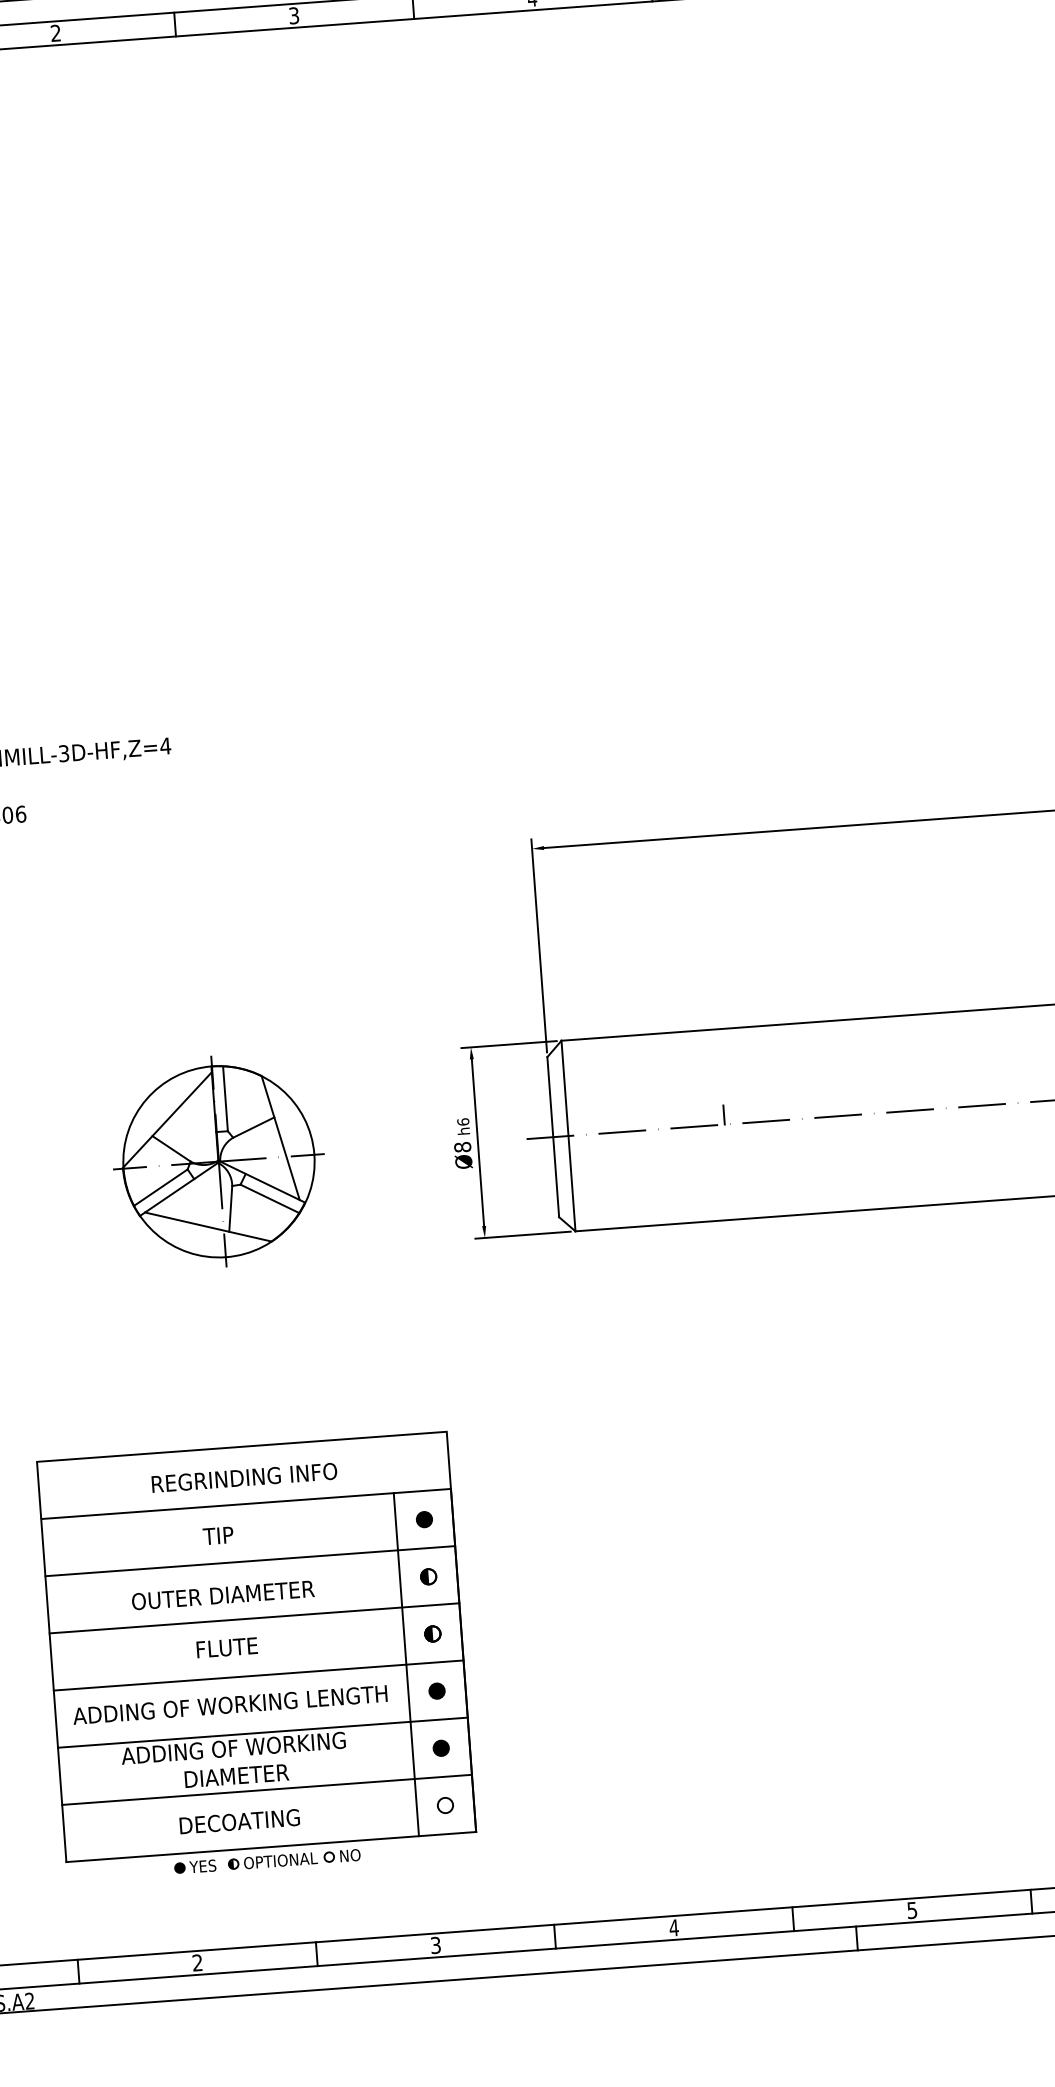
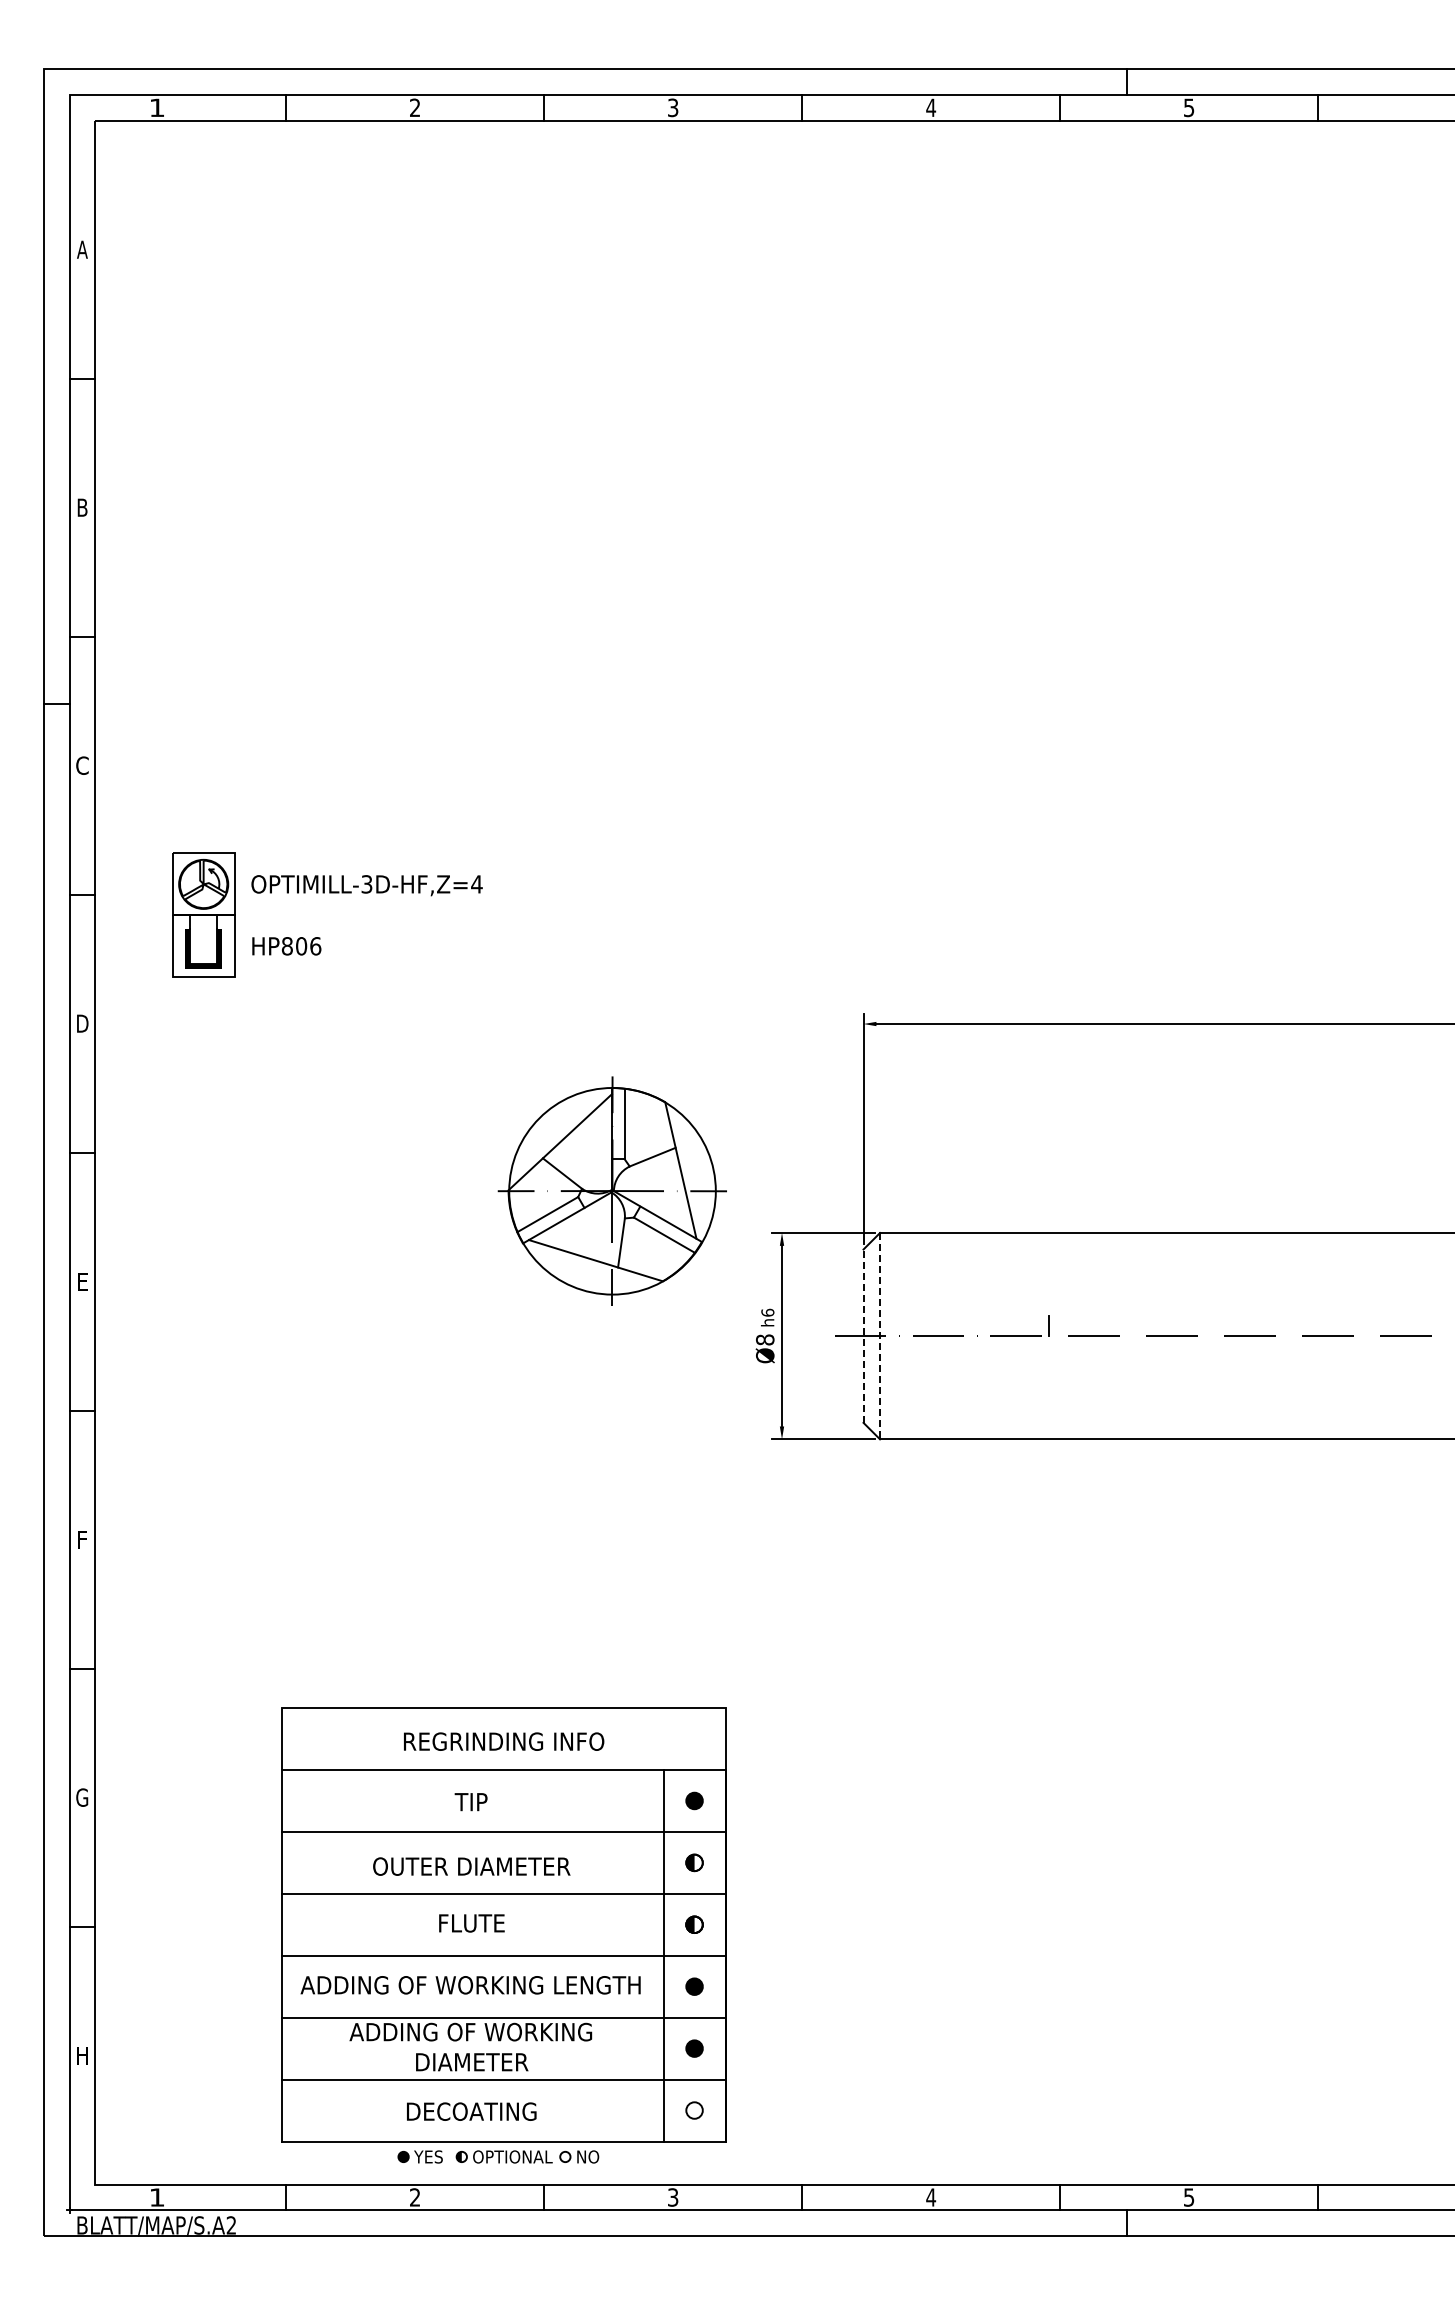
line: (568, 1136) -> (880, 1336), solid -> dashed
line: (553, 1137) -> (863, 1336), solid -> dashed
part: (217, 1161) -> (611, 1190), moved
part: (257, 1656) -> (503, 1935), moved

